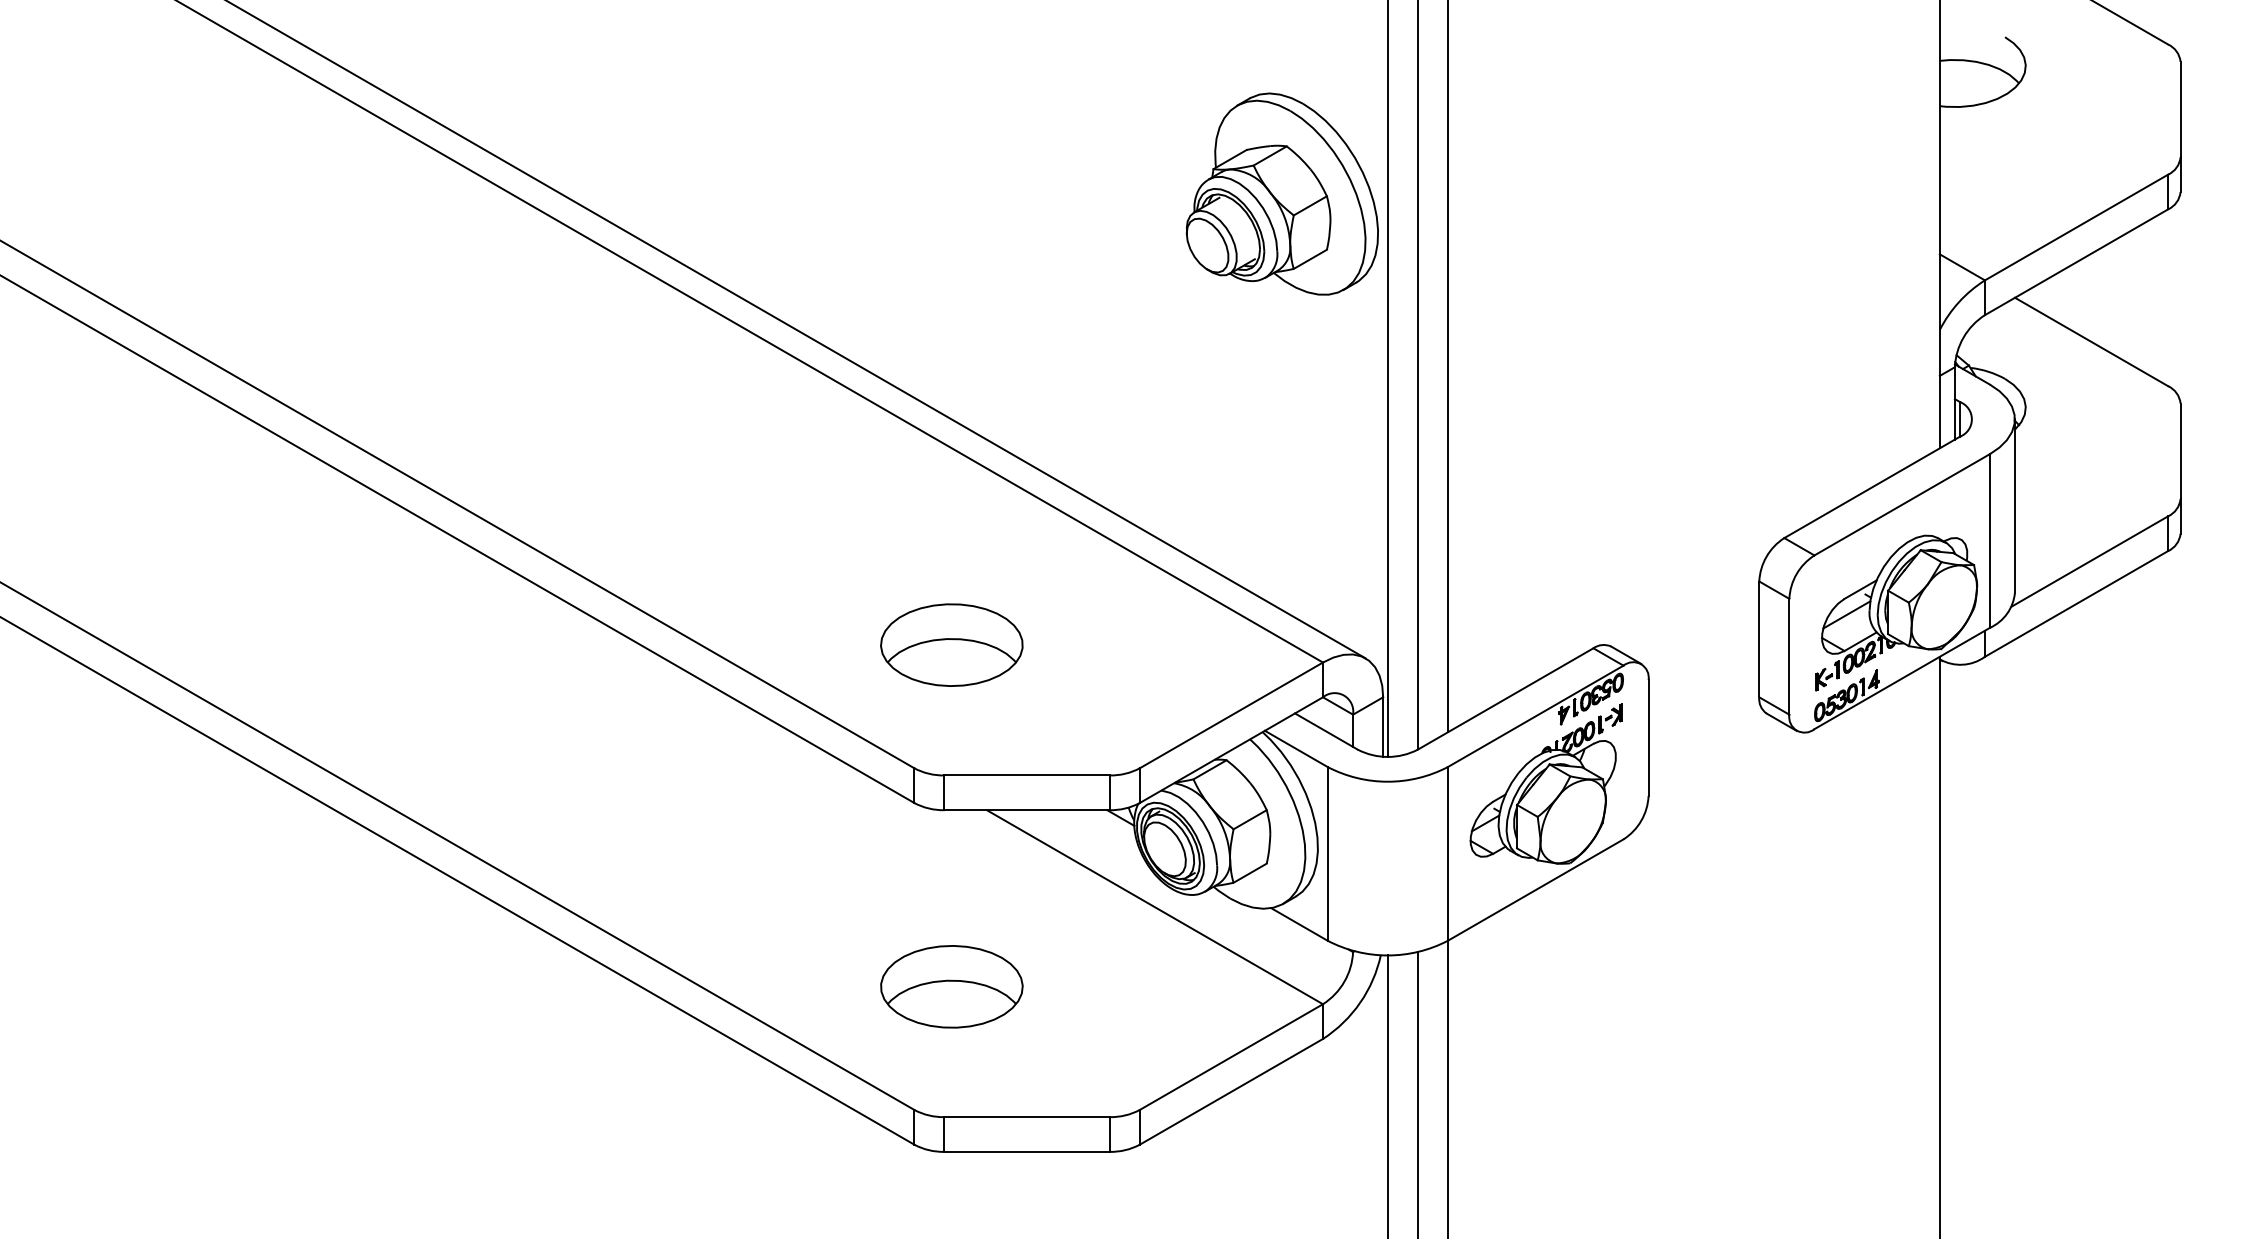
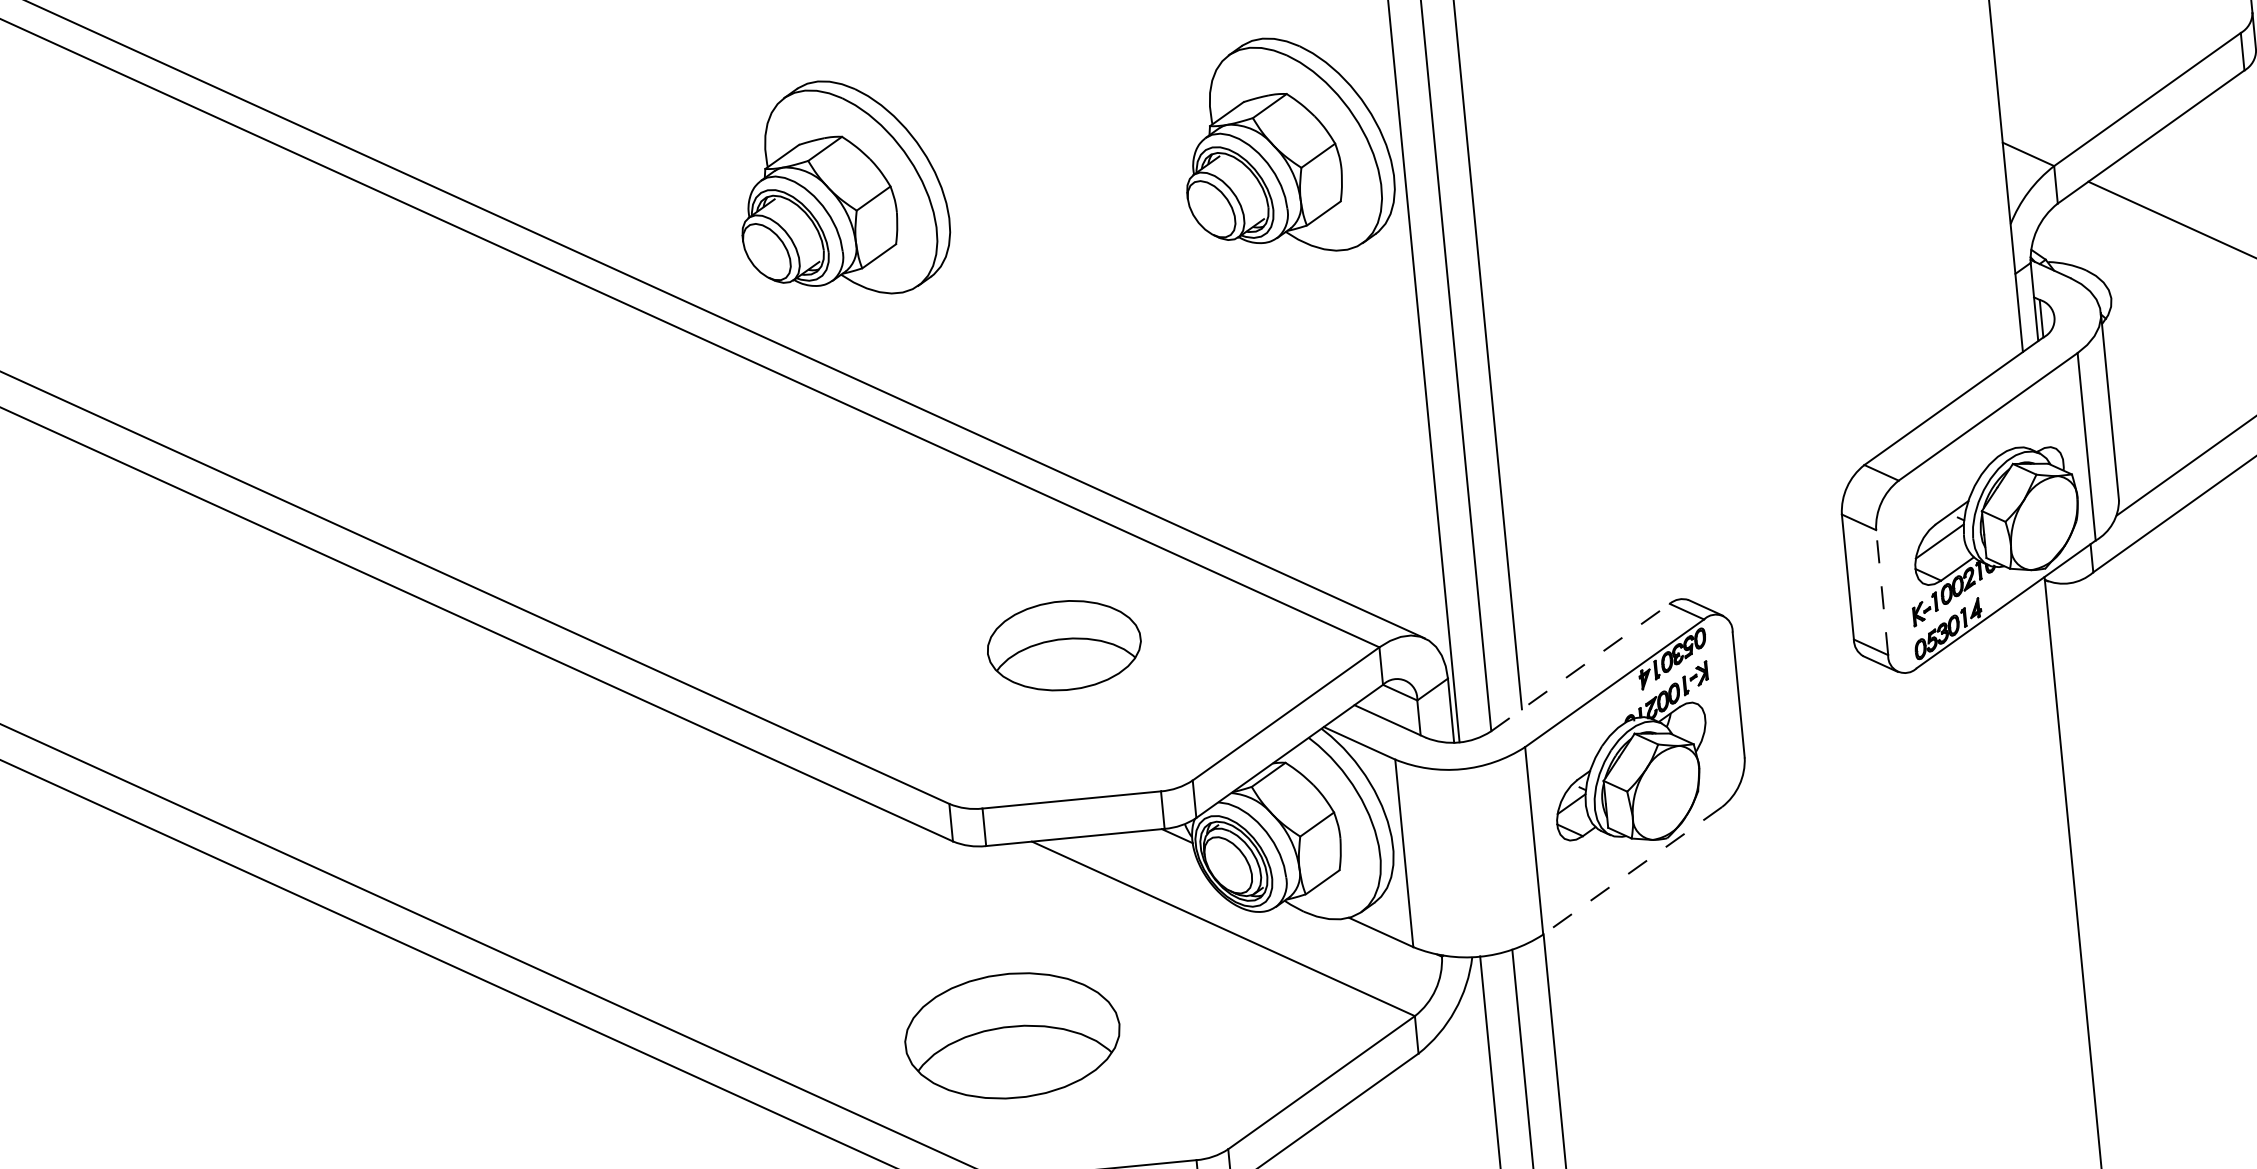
part: (869, 193) -> (841, 188), added
part: (951, 644) -> (1063, 645), moved
line: (1789, 656) -> (1882, 592), solid -> dashed
line: (1506, 698) -> (1581, 667), solid -> dashed
line: (1535, 890) -> (1632, 871), solid -> dashed
part: (951, 986) -> (1012, 1035), size x1.4

